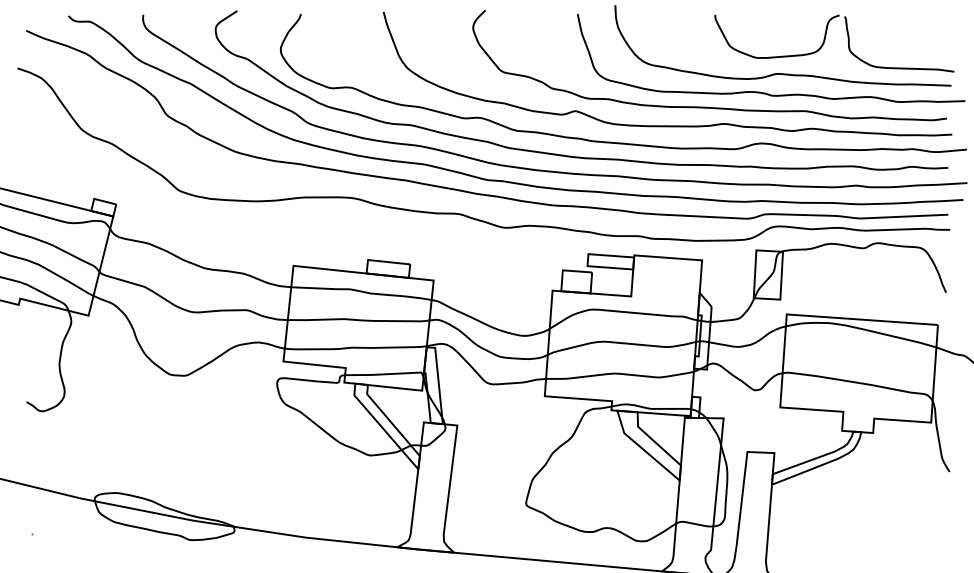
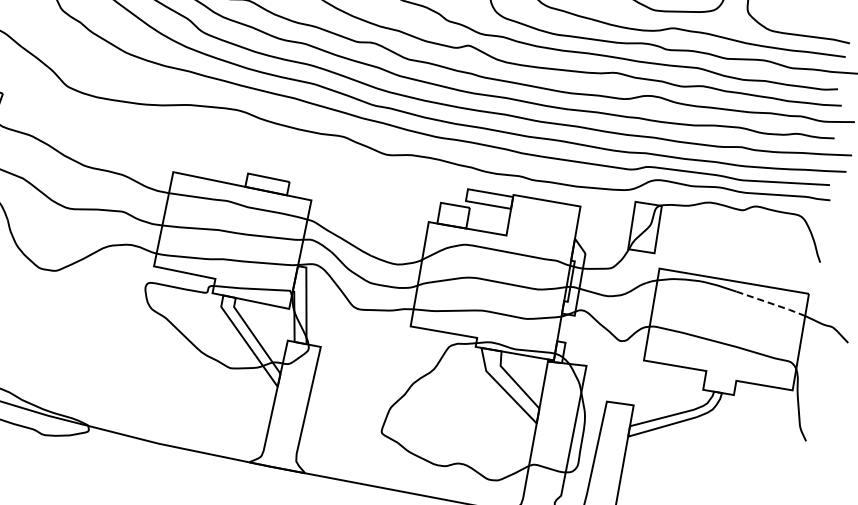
line: (902, 338) -> (772, 303), solid -> dashed

